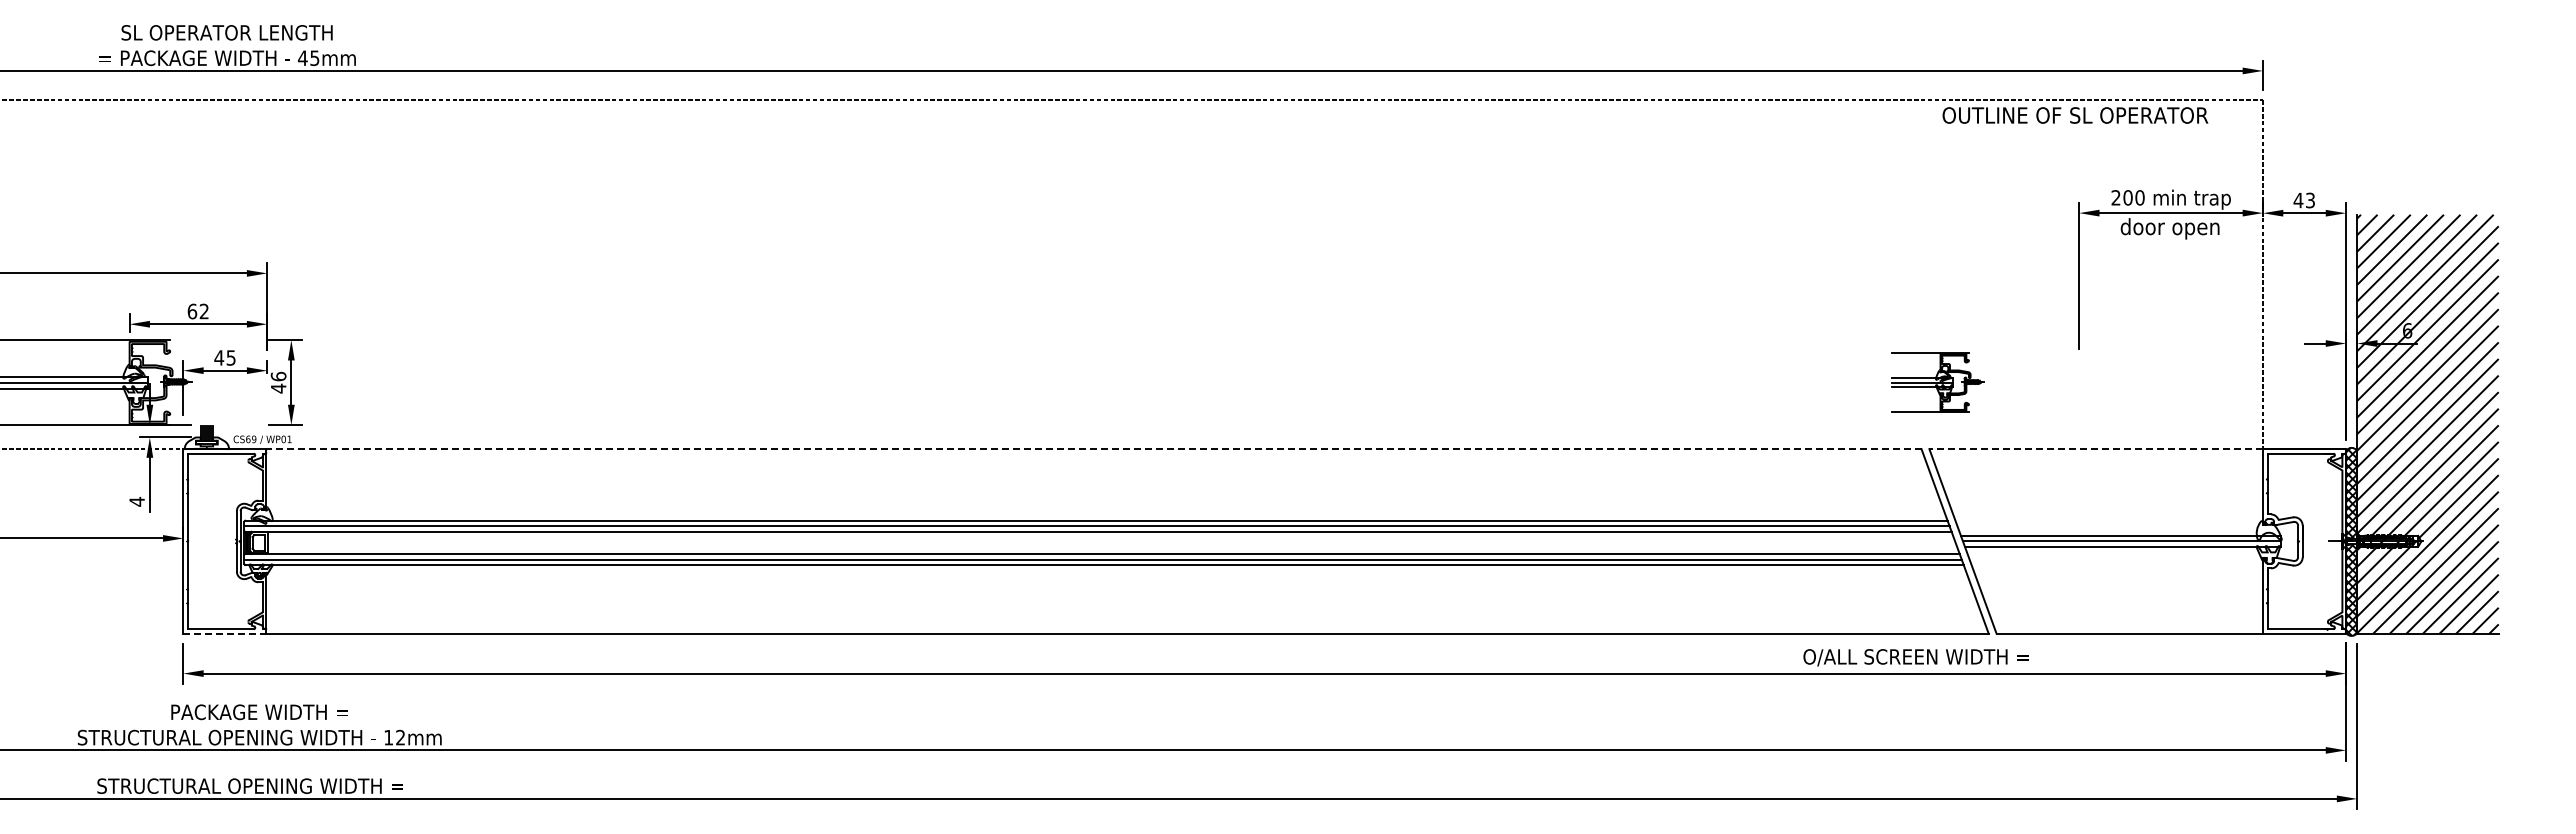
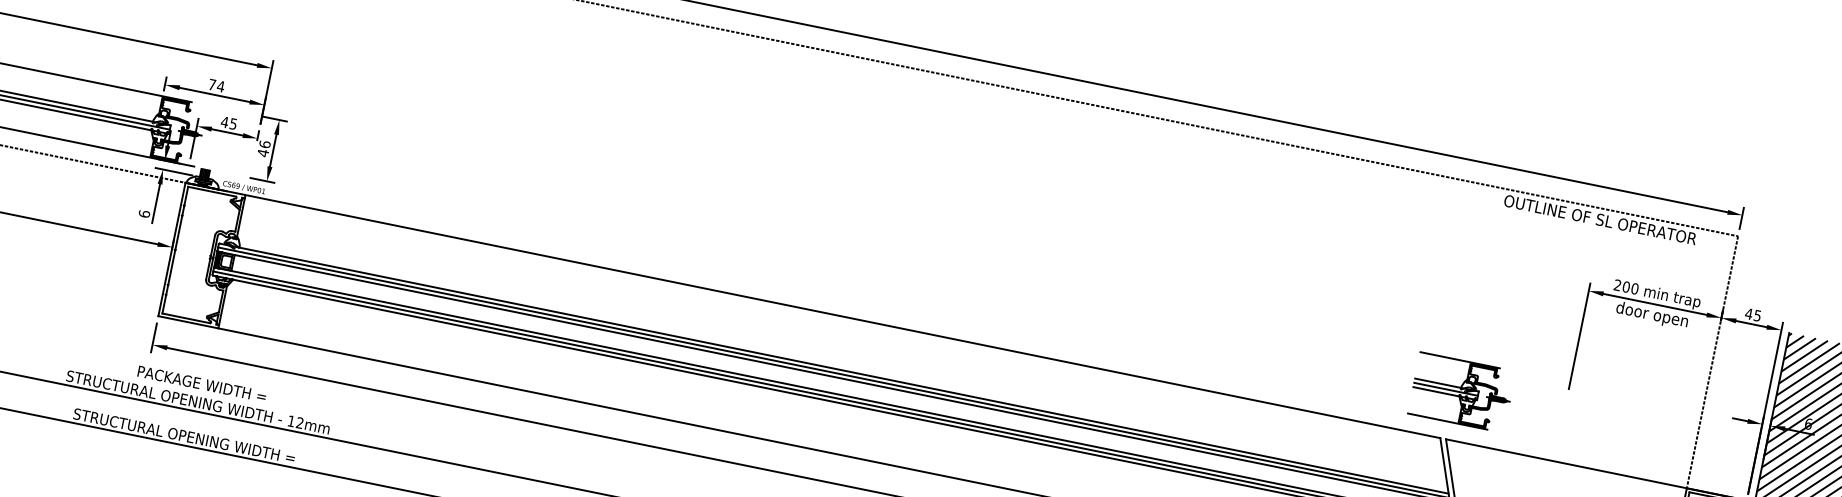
text: (2310, 199) -> (1757, 315), 43 -> 45
text: (198, 311) -> (216, 85), 62 -> 74
part: (1937, 382) -> (1461, 392), size x1.43
line: (1093, 449) -> (842, 316), dashed -> solid
line: (2096, 449) -> (1566, 464), dashed -> solid
text: (136, 501) -> (144, 213), 4 -> 6
line: (225, 633) -> (188, 322), dashed -> solid

